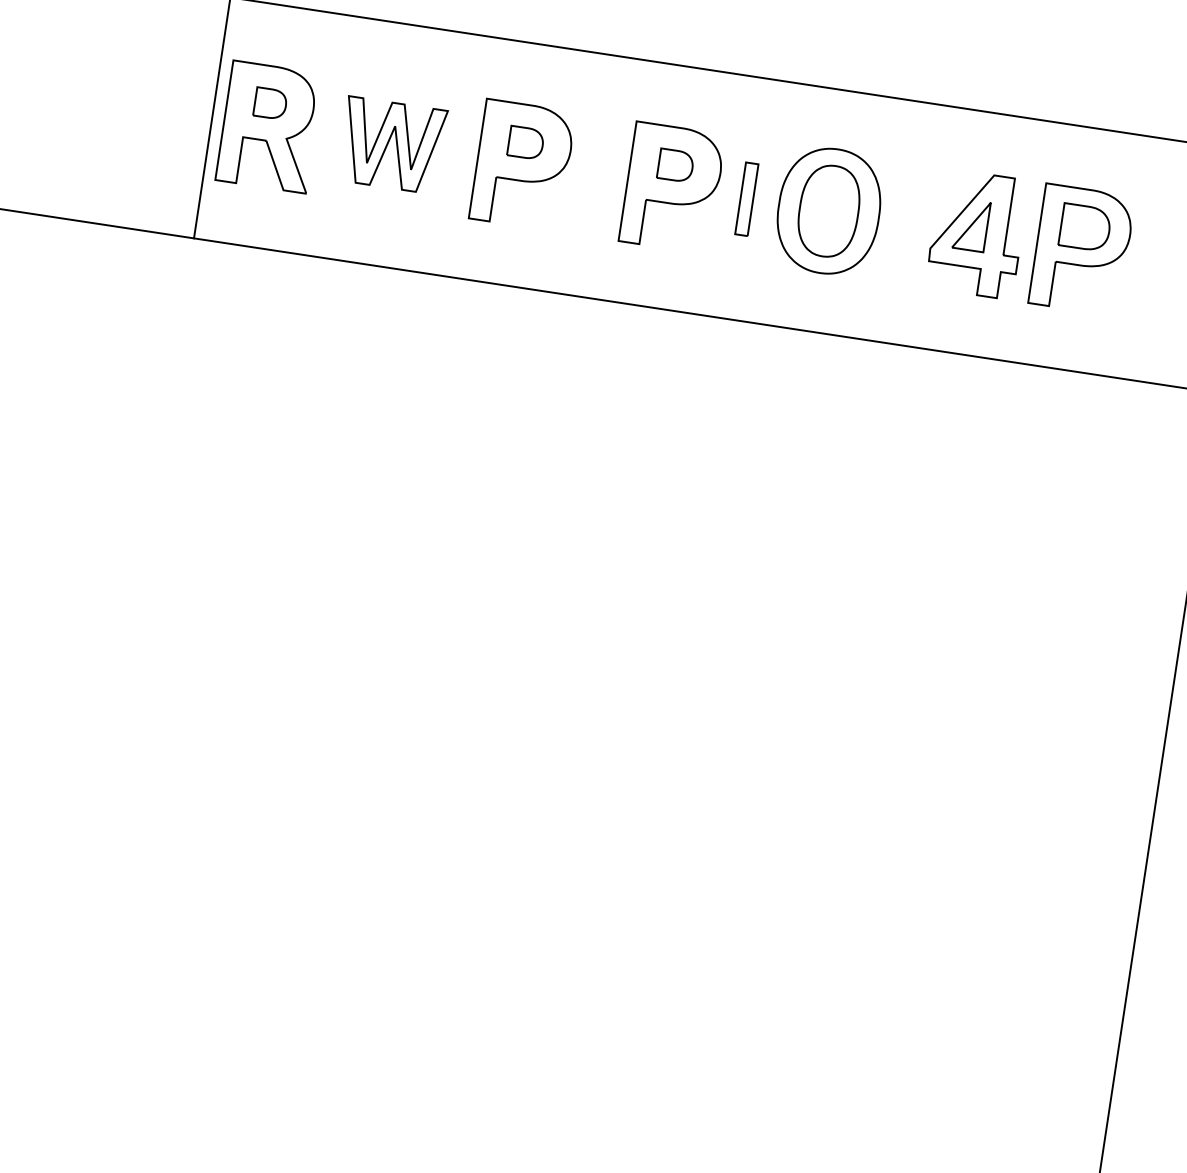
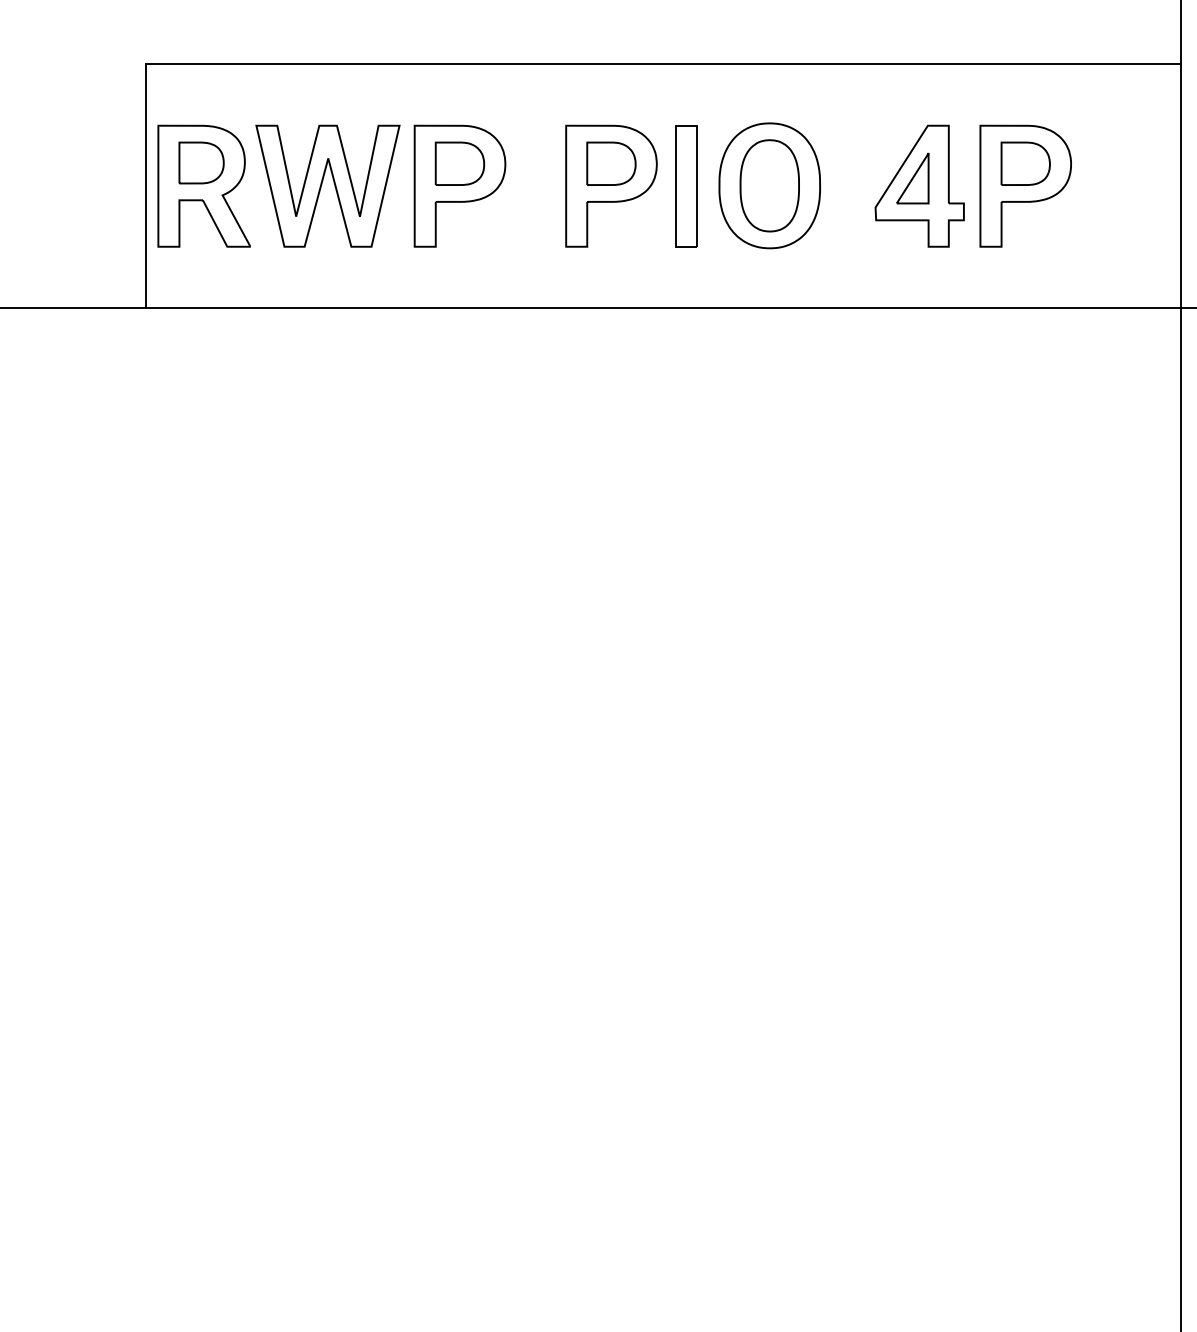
part: (270, 103) -> (201, 162), size x1.43
part: (525, 142) -> (459, 163), size x1.43
part: (391, 144) -> (327, 185), size x1.43
part: (675, 165) -> (611, 163), size x1.43
part: (746, 199) -> (686, 186), size x1.67

